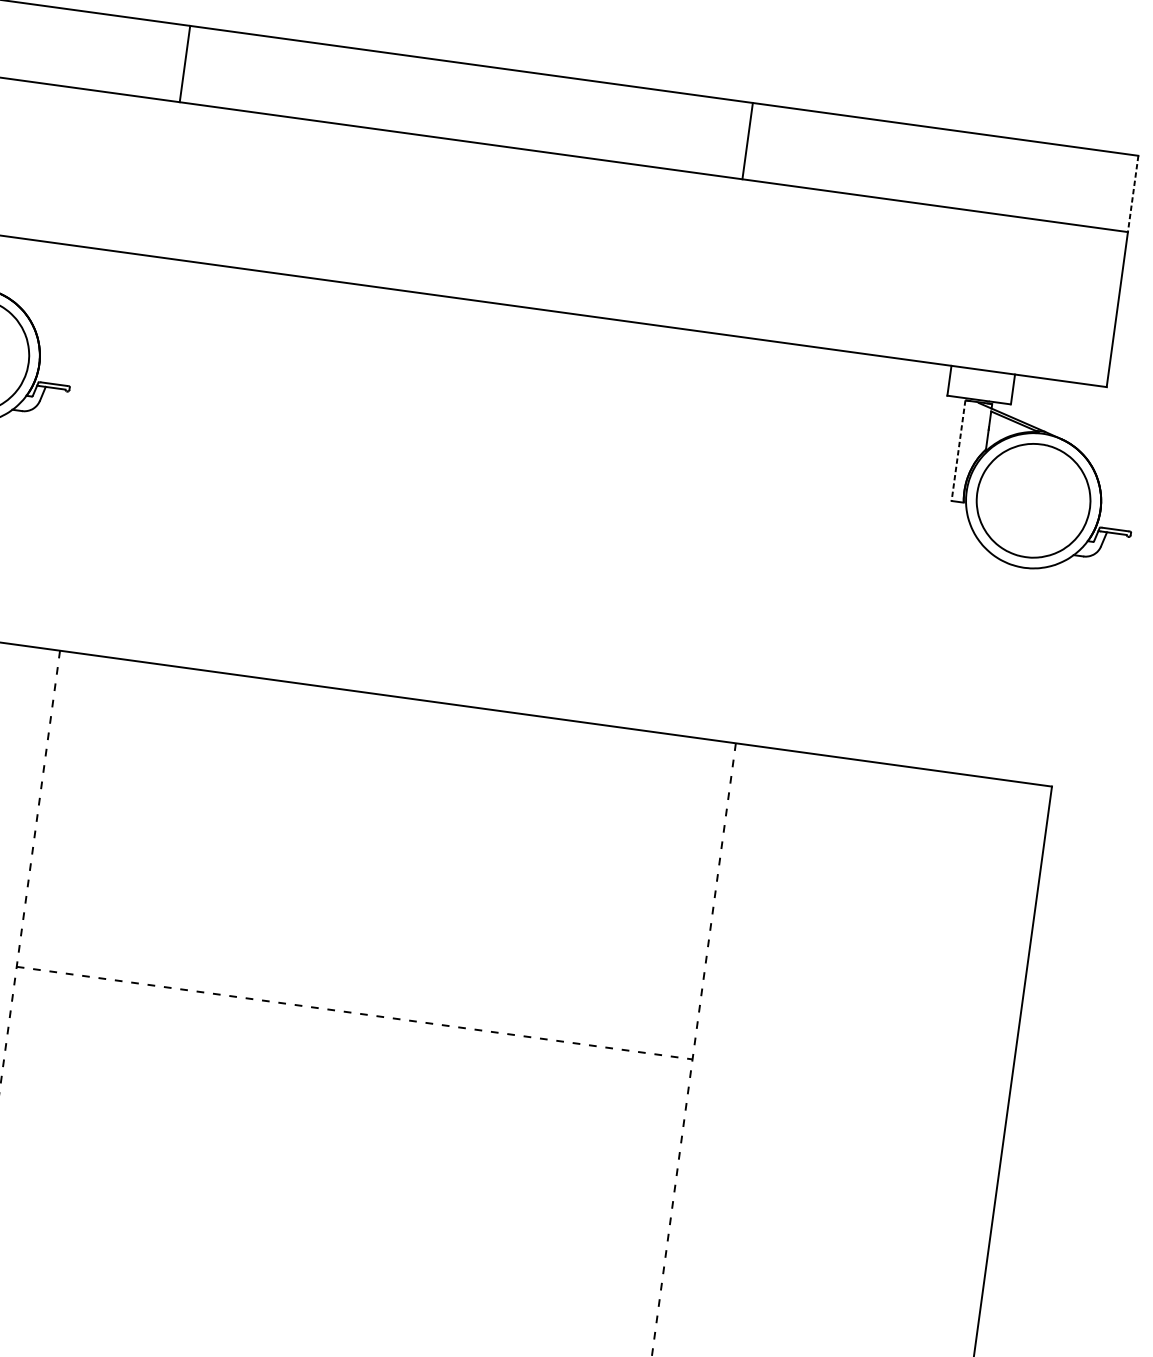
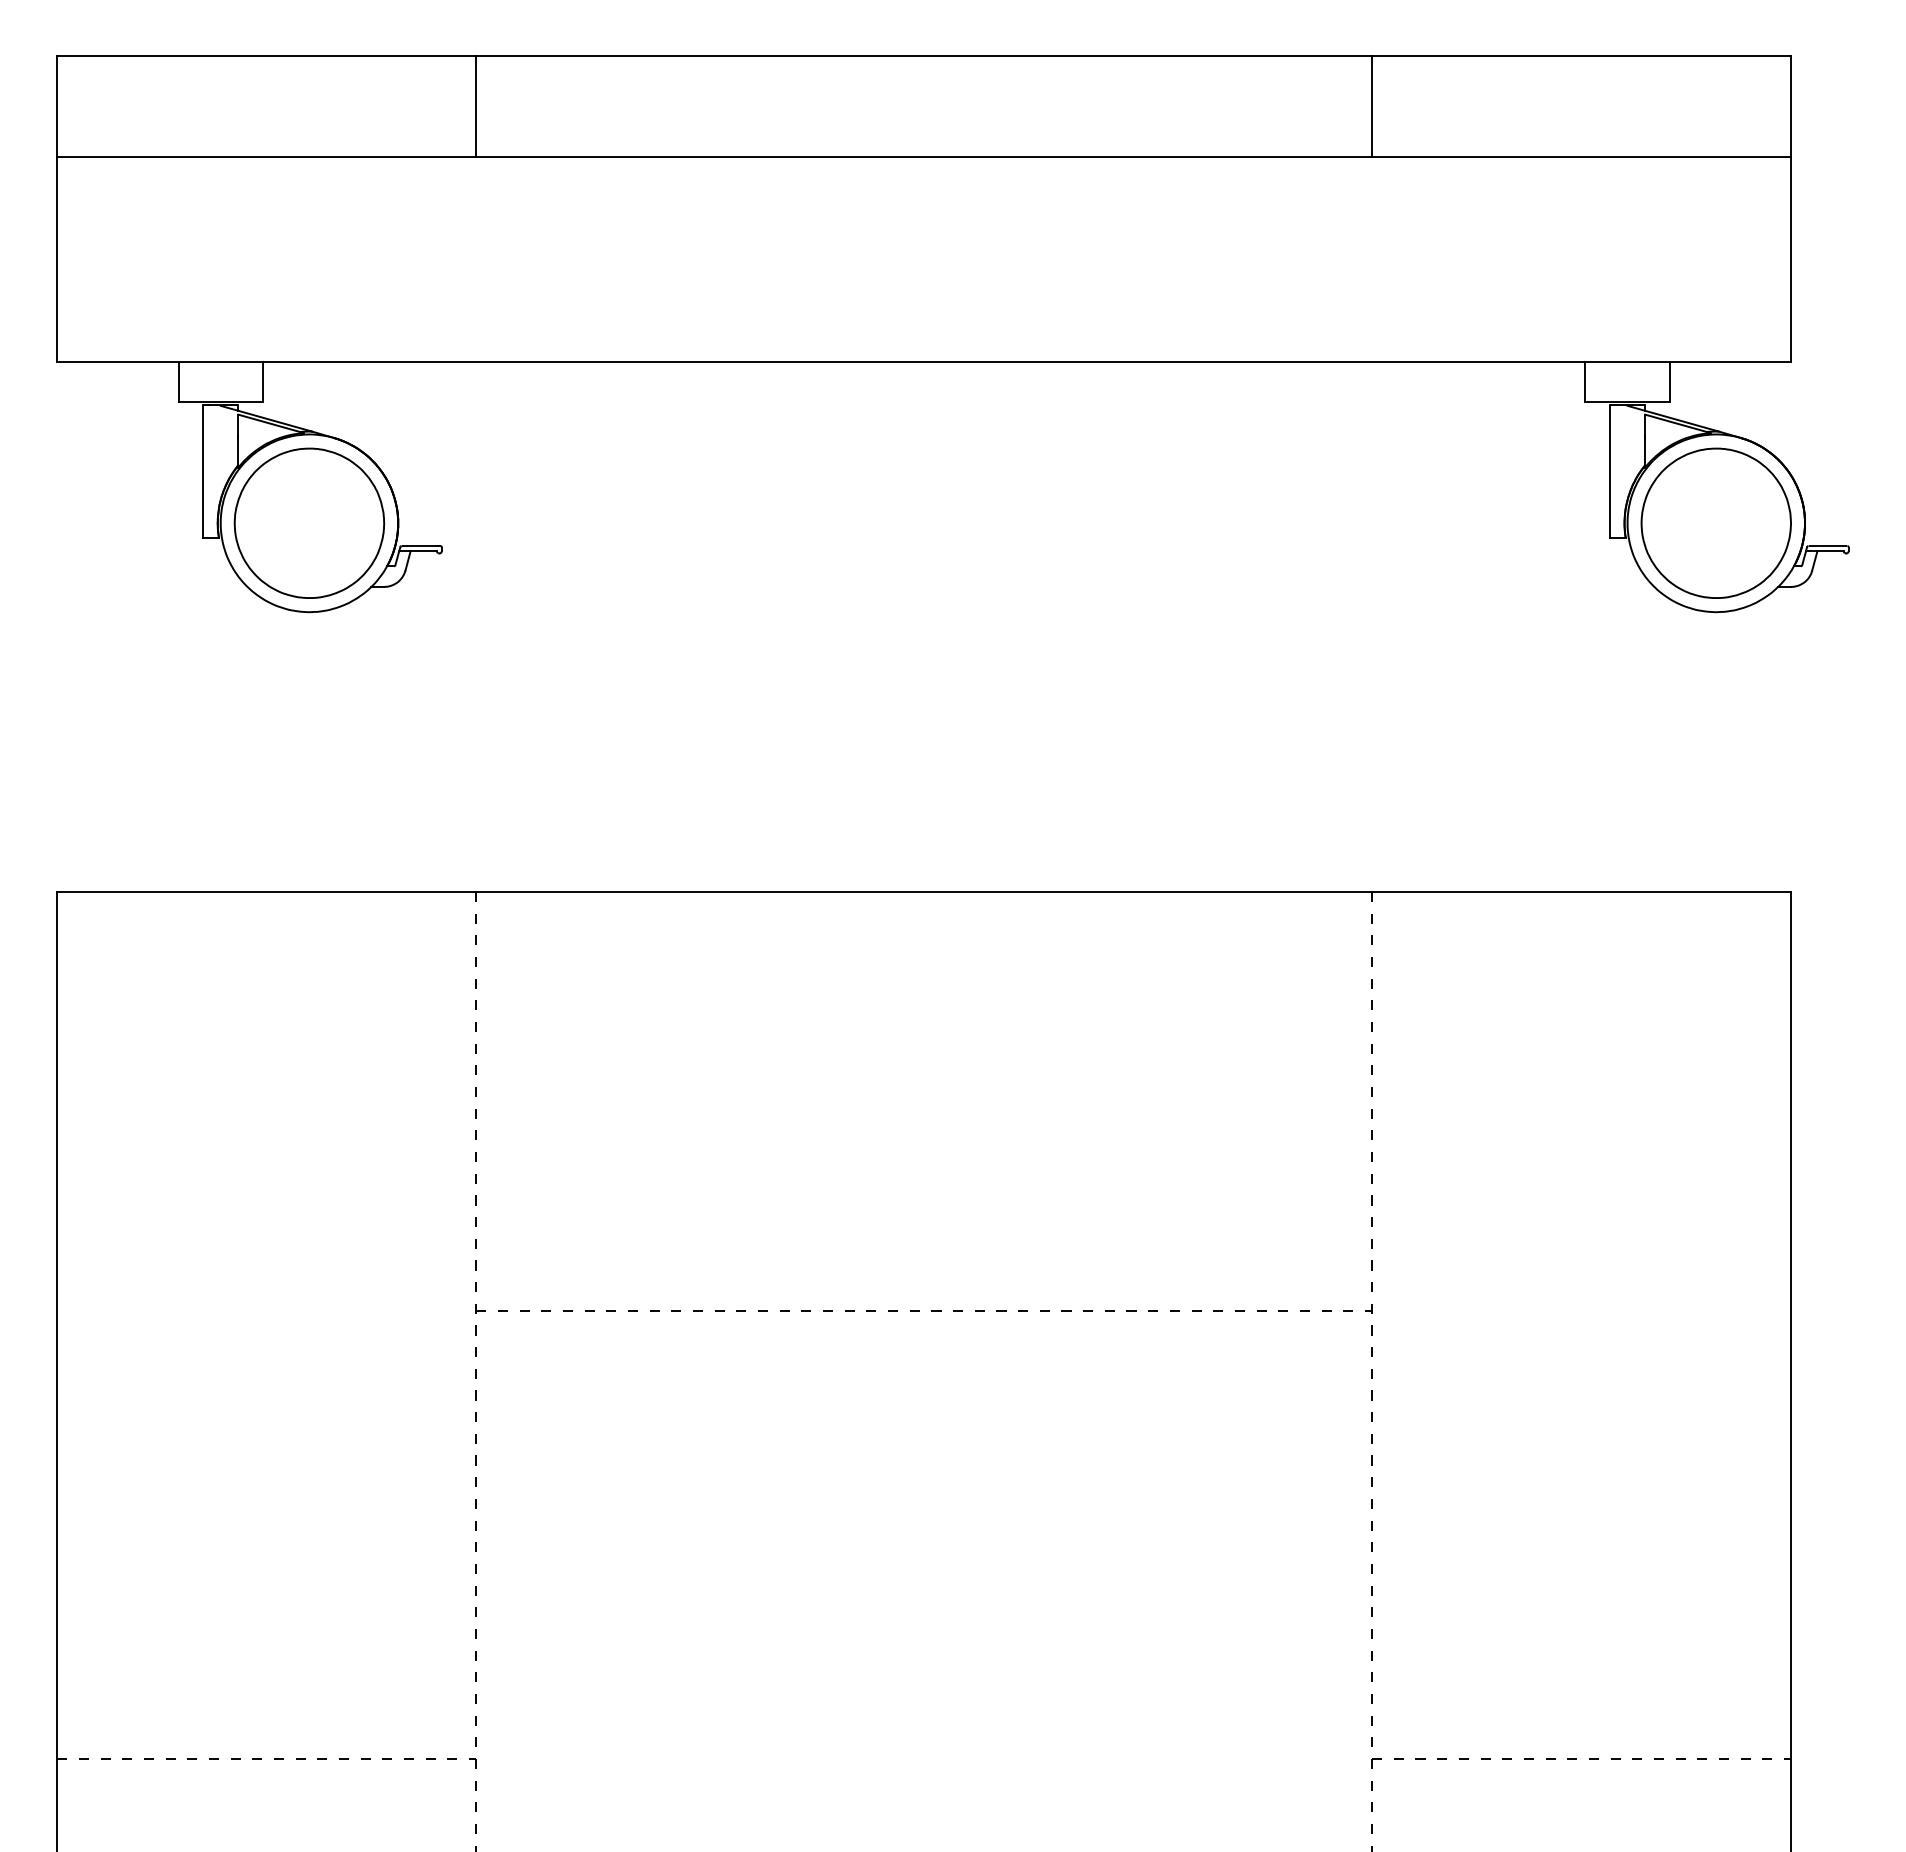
line: (185, 63) -> (476, 105), moved
line: (748, 140) -> (1372, 105), moved
line: (1133, 194) -> (1791, 106), dashed -> solid
line: (958, 450) -> (1609, 471), dashed -> solid

